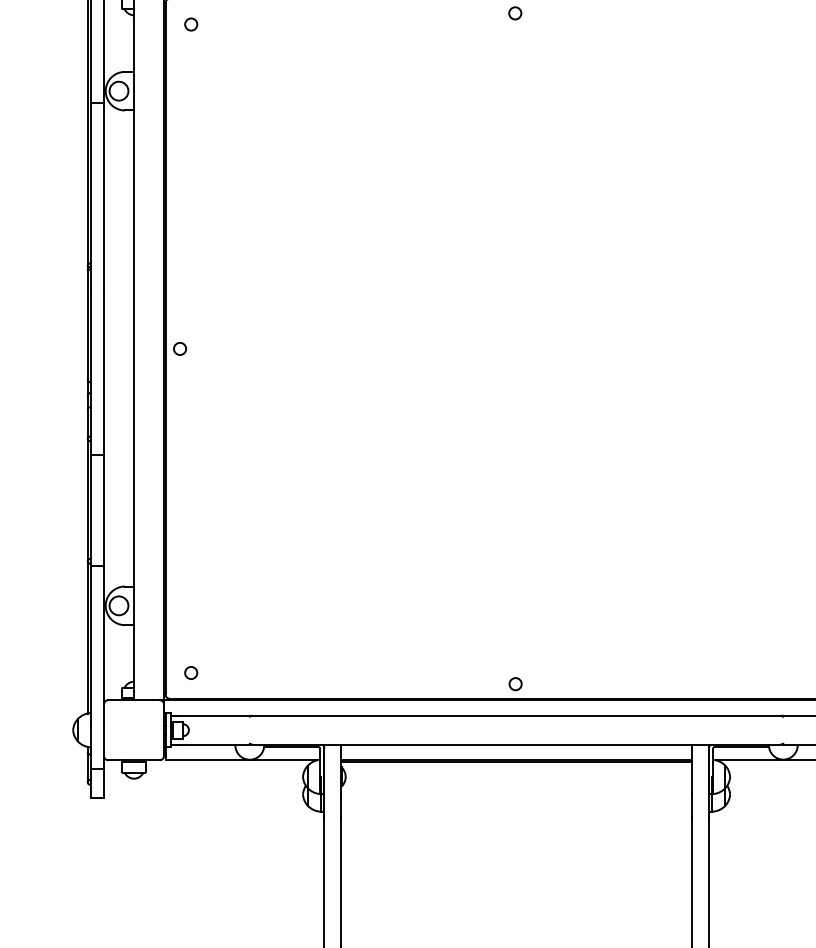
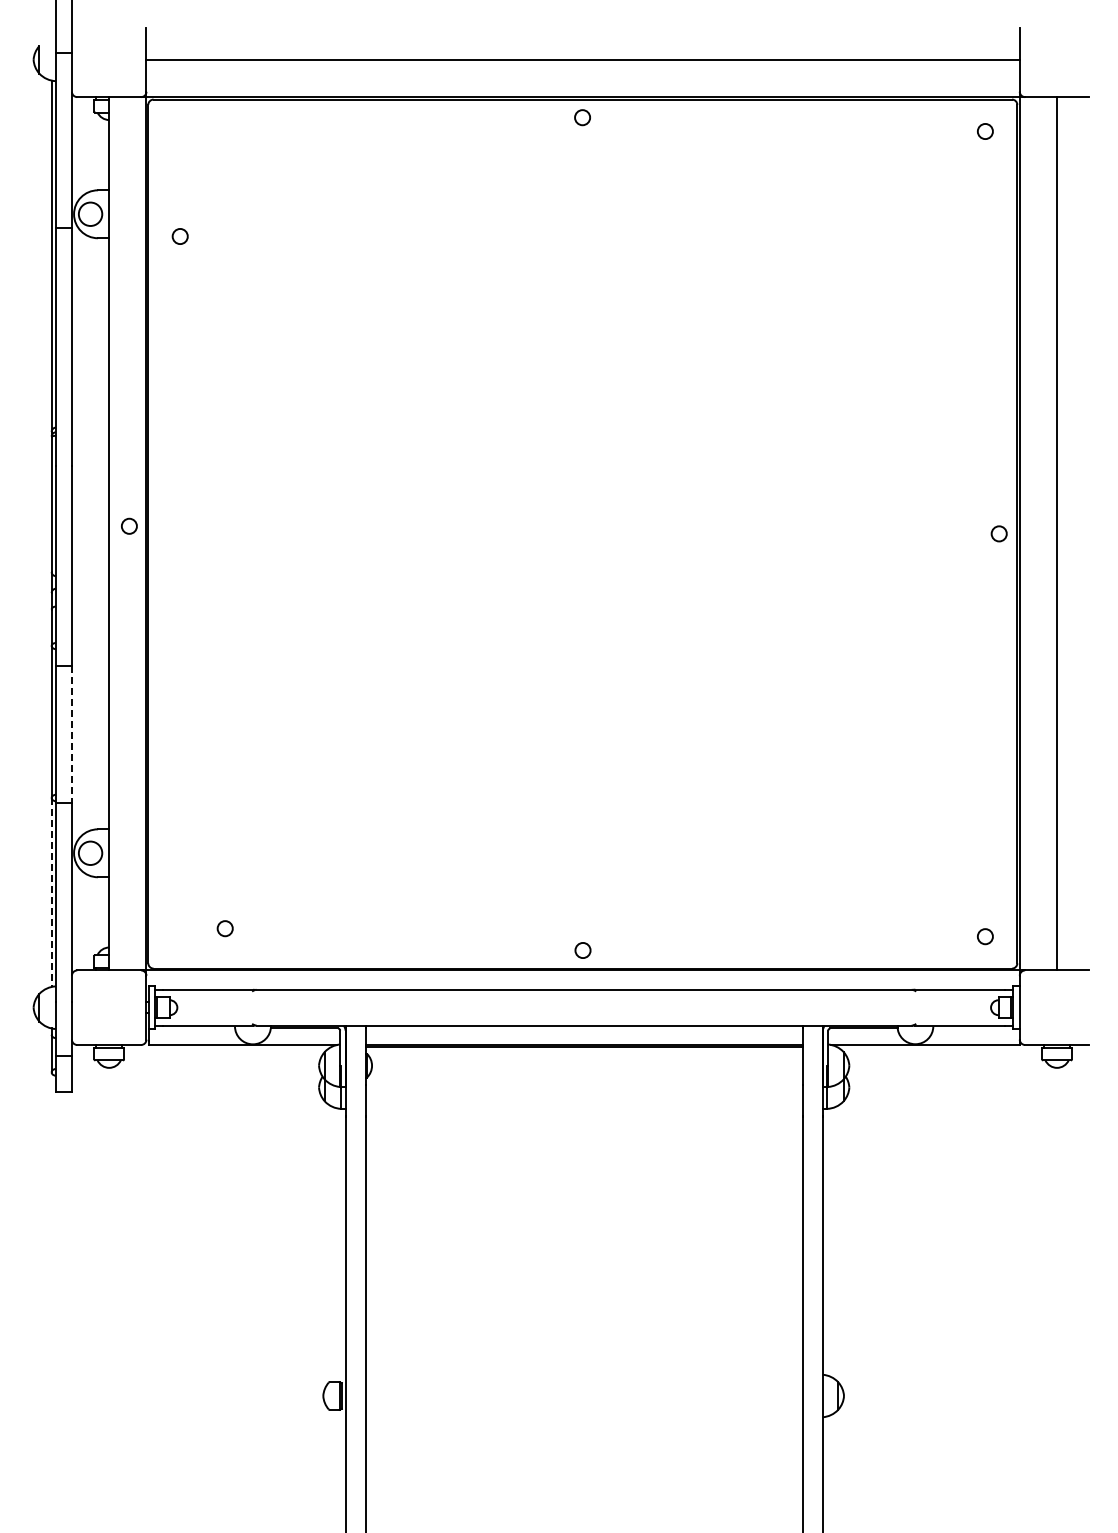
circle: (190, 24) -> (179, 236), moved
circle: (180, 348) -> (129, 525), moved
line: (103, 510) -> (71, 734), solid -> dashed
line: (87, 637) -> (51, 892), solid -> dashed
circle: (190, 672) -> (224, 928), moved

